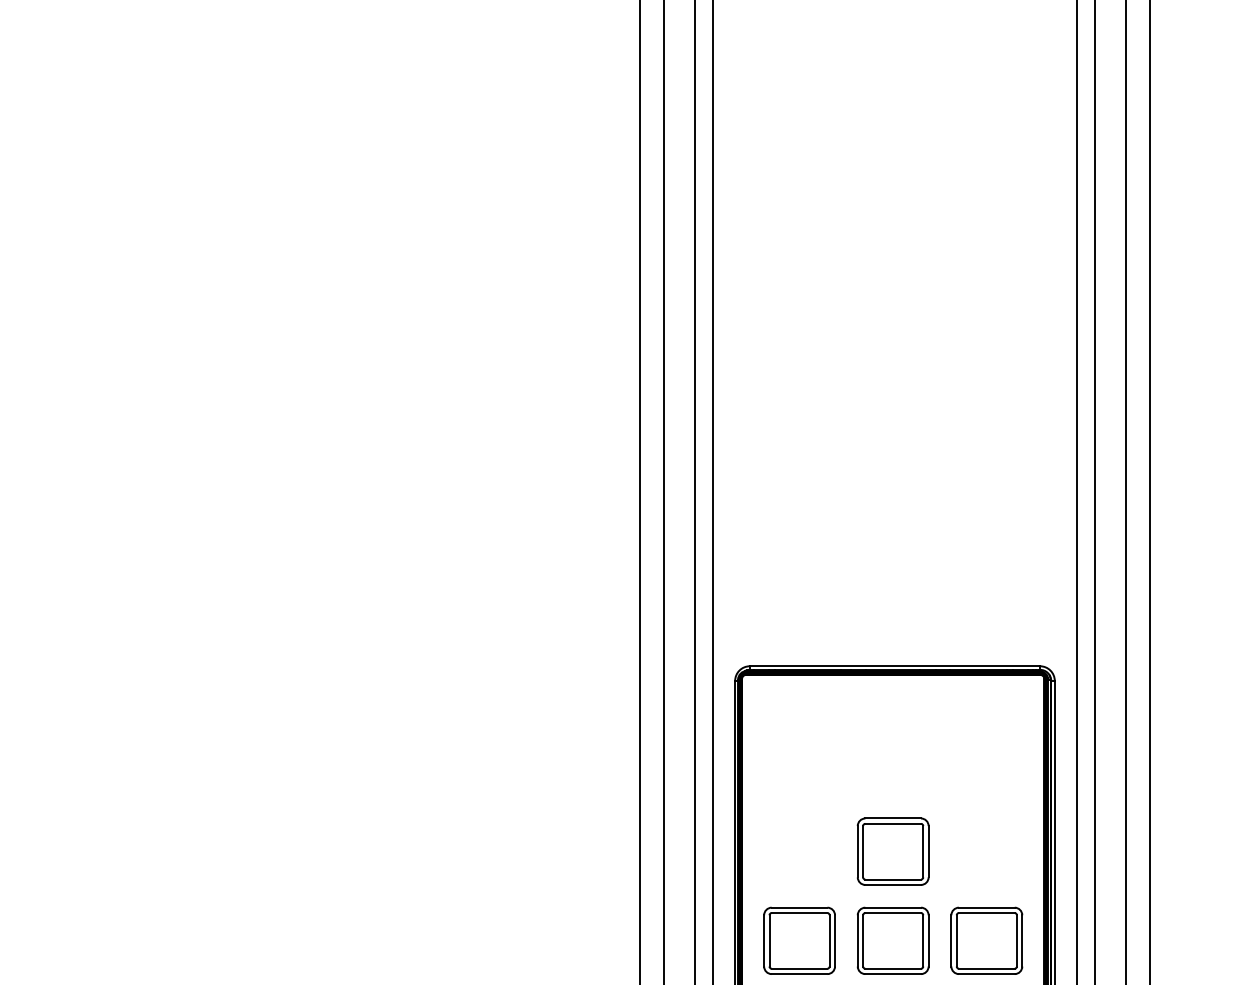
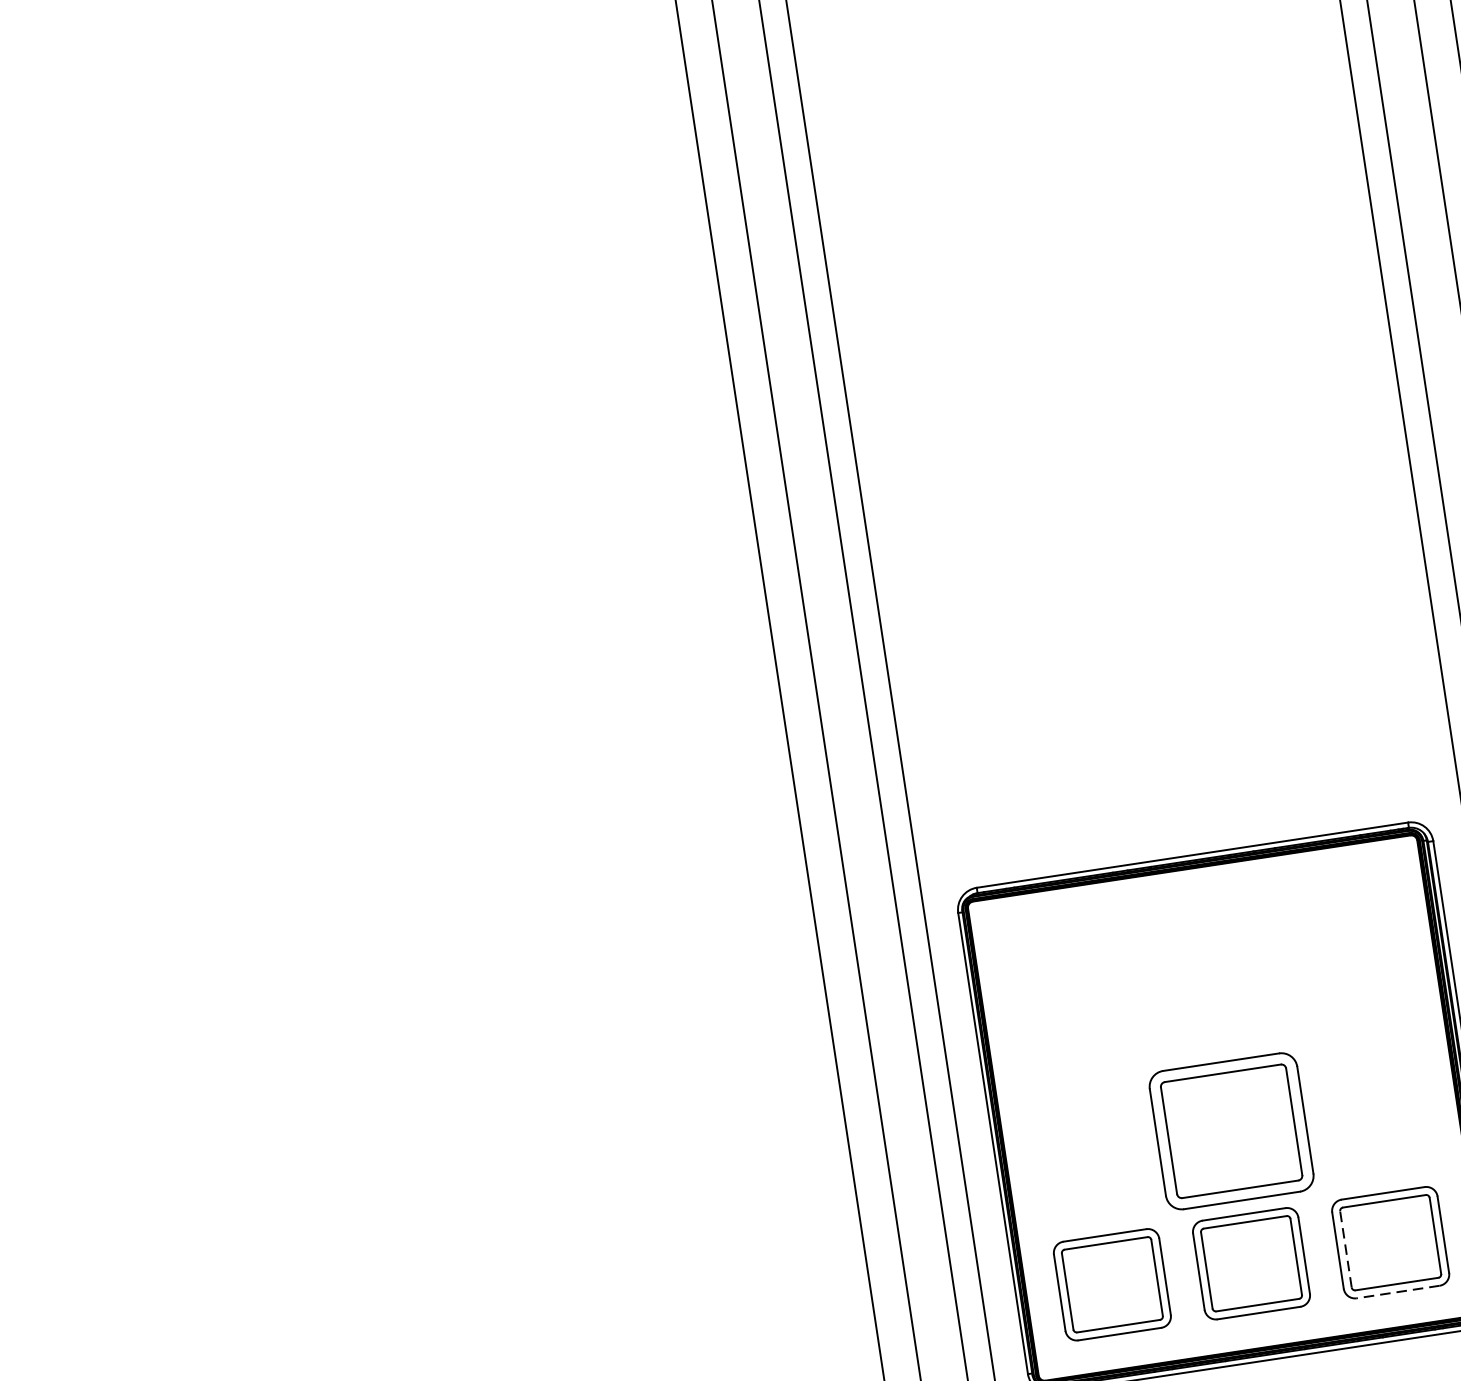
part: (892, 851) -> (1230, 1131), size x1.4
line: (956, 940) -> (1345, 1248), solid -> dashed
line: (986, 974) -> (1397, 1292), solid -> dashed

